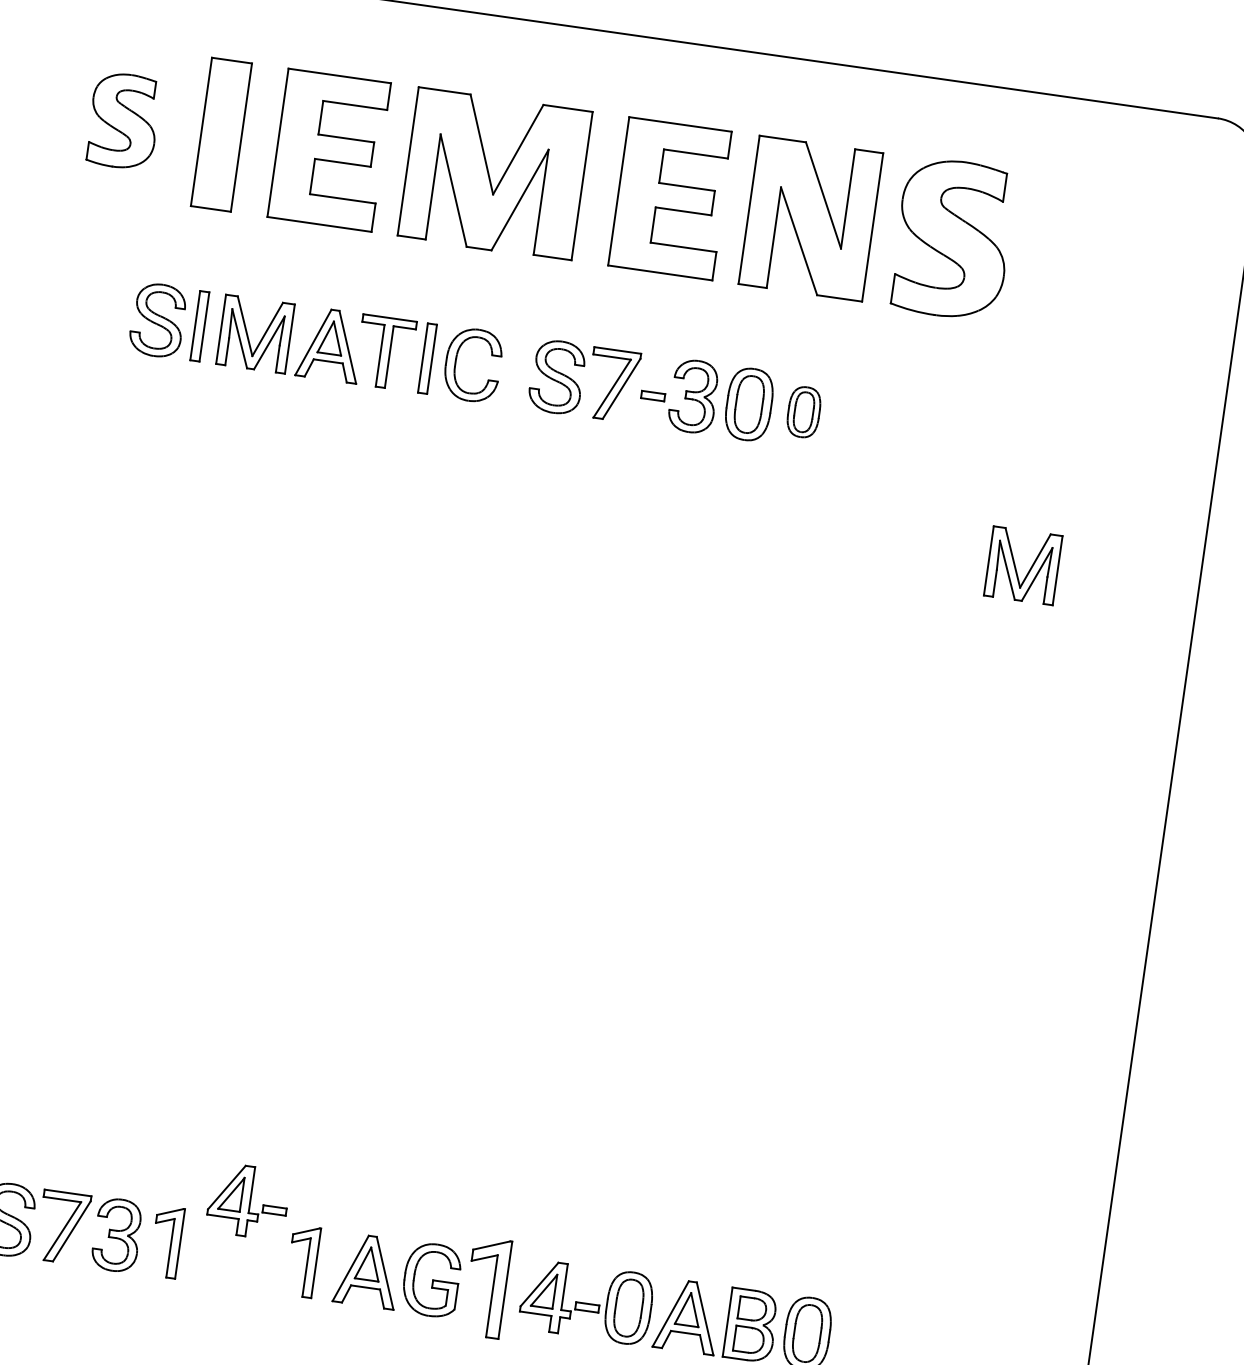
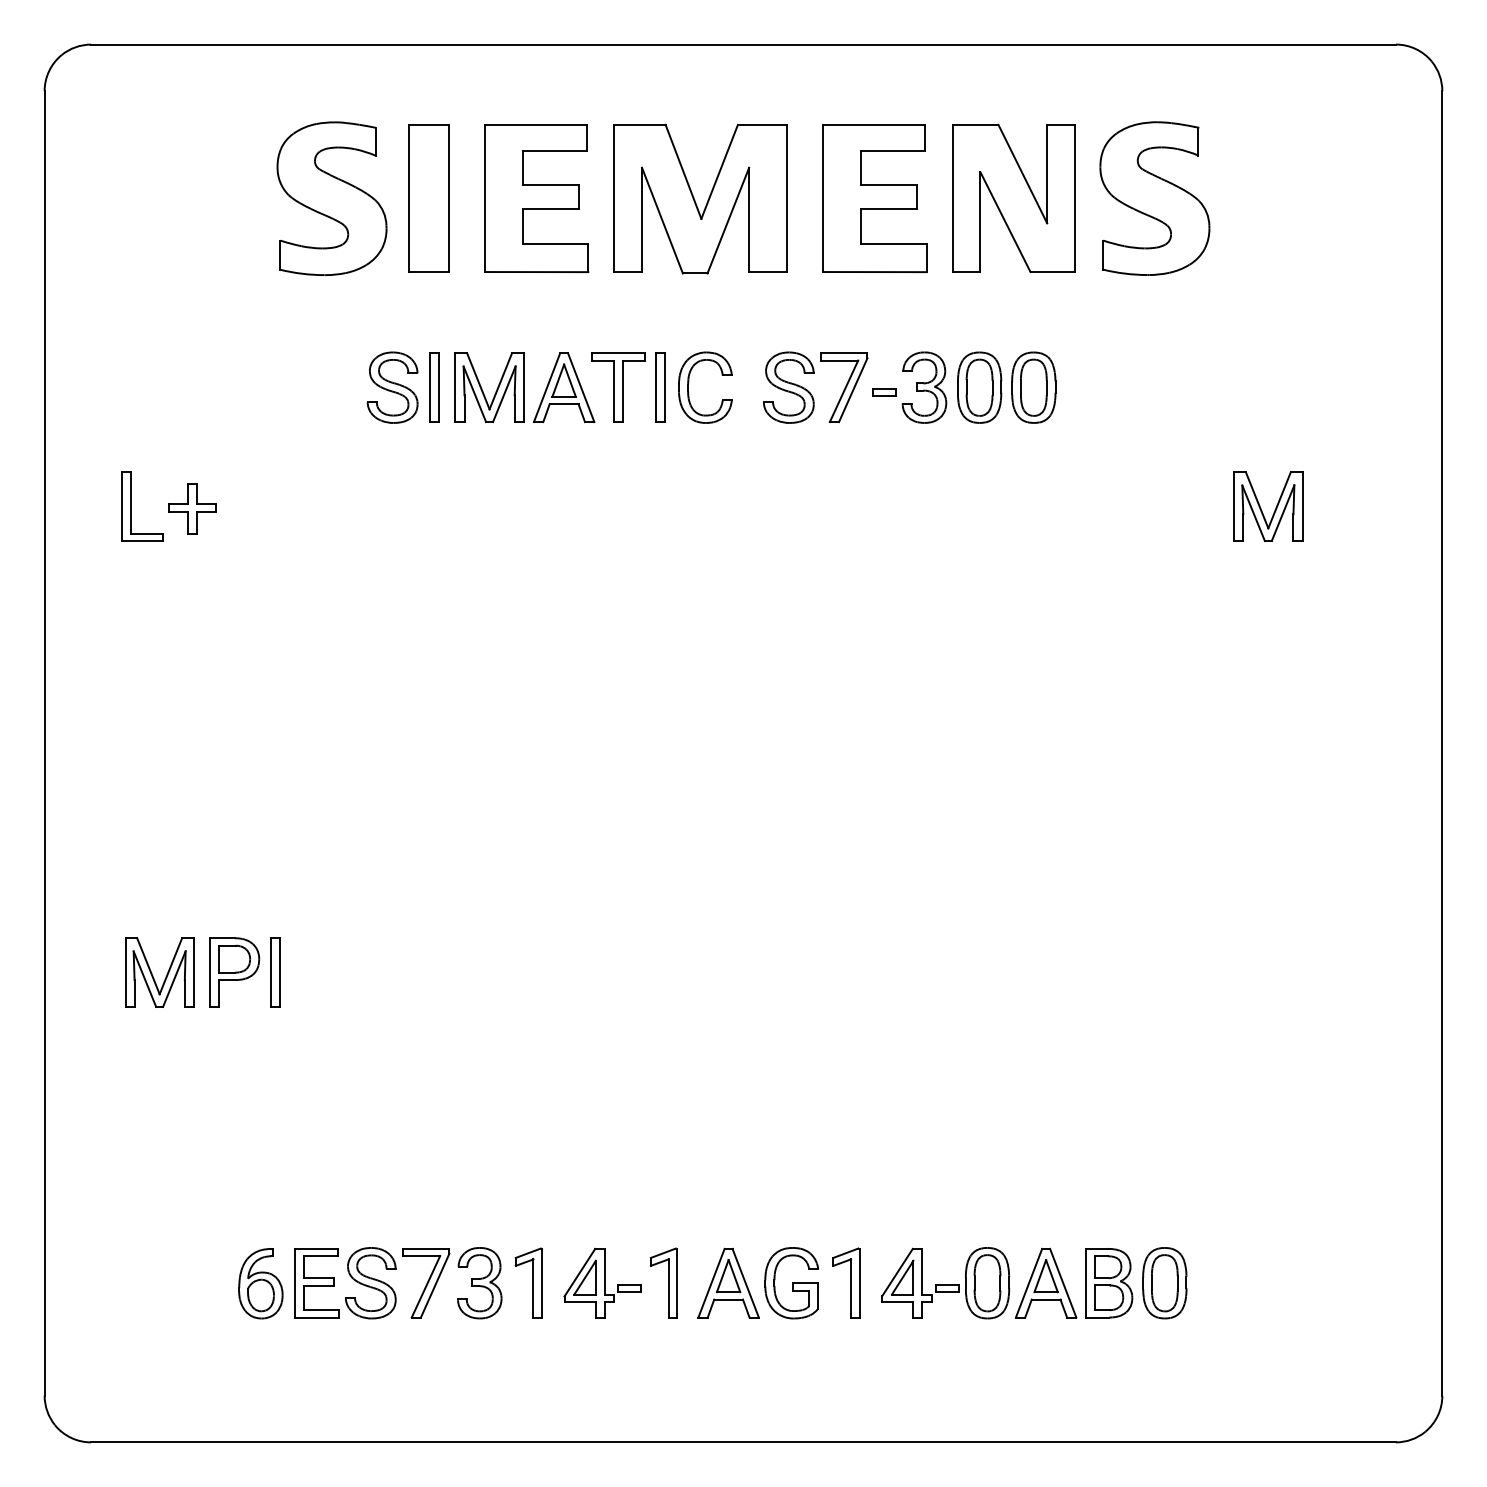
part: (123, 120) -> (331, 198), size x1.67
part: (803, 412) -> (1033, 387), size x1.43
part: (248, 1200) -> (602, 1282), moved
part: (486, 1287) -> (846, 1282), size x0.71

